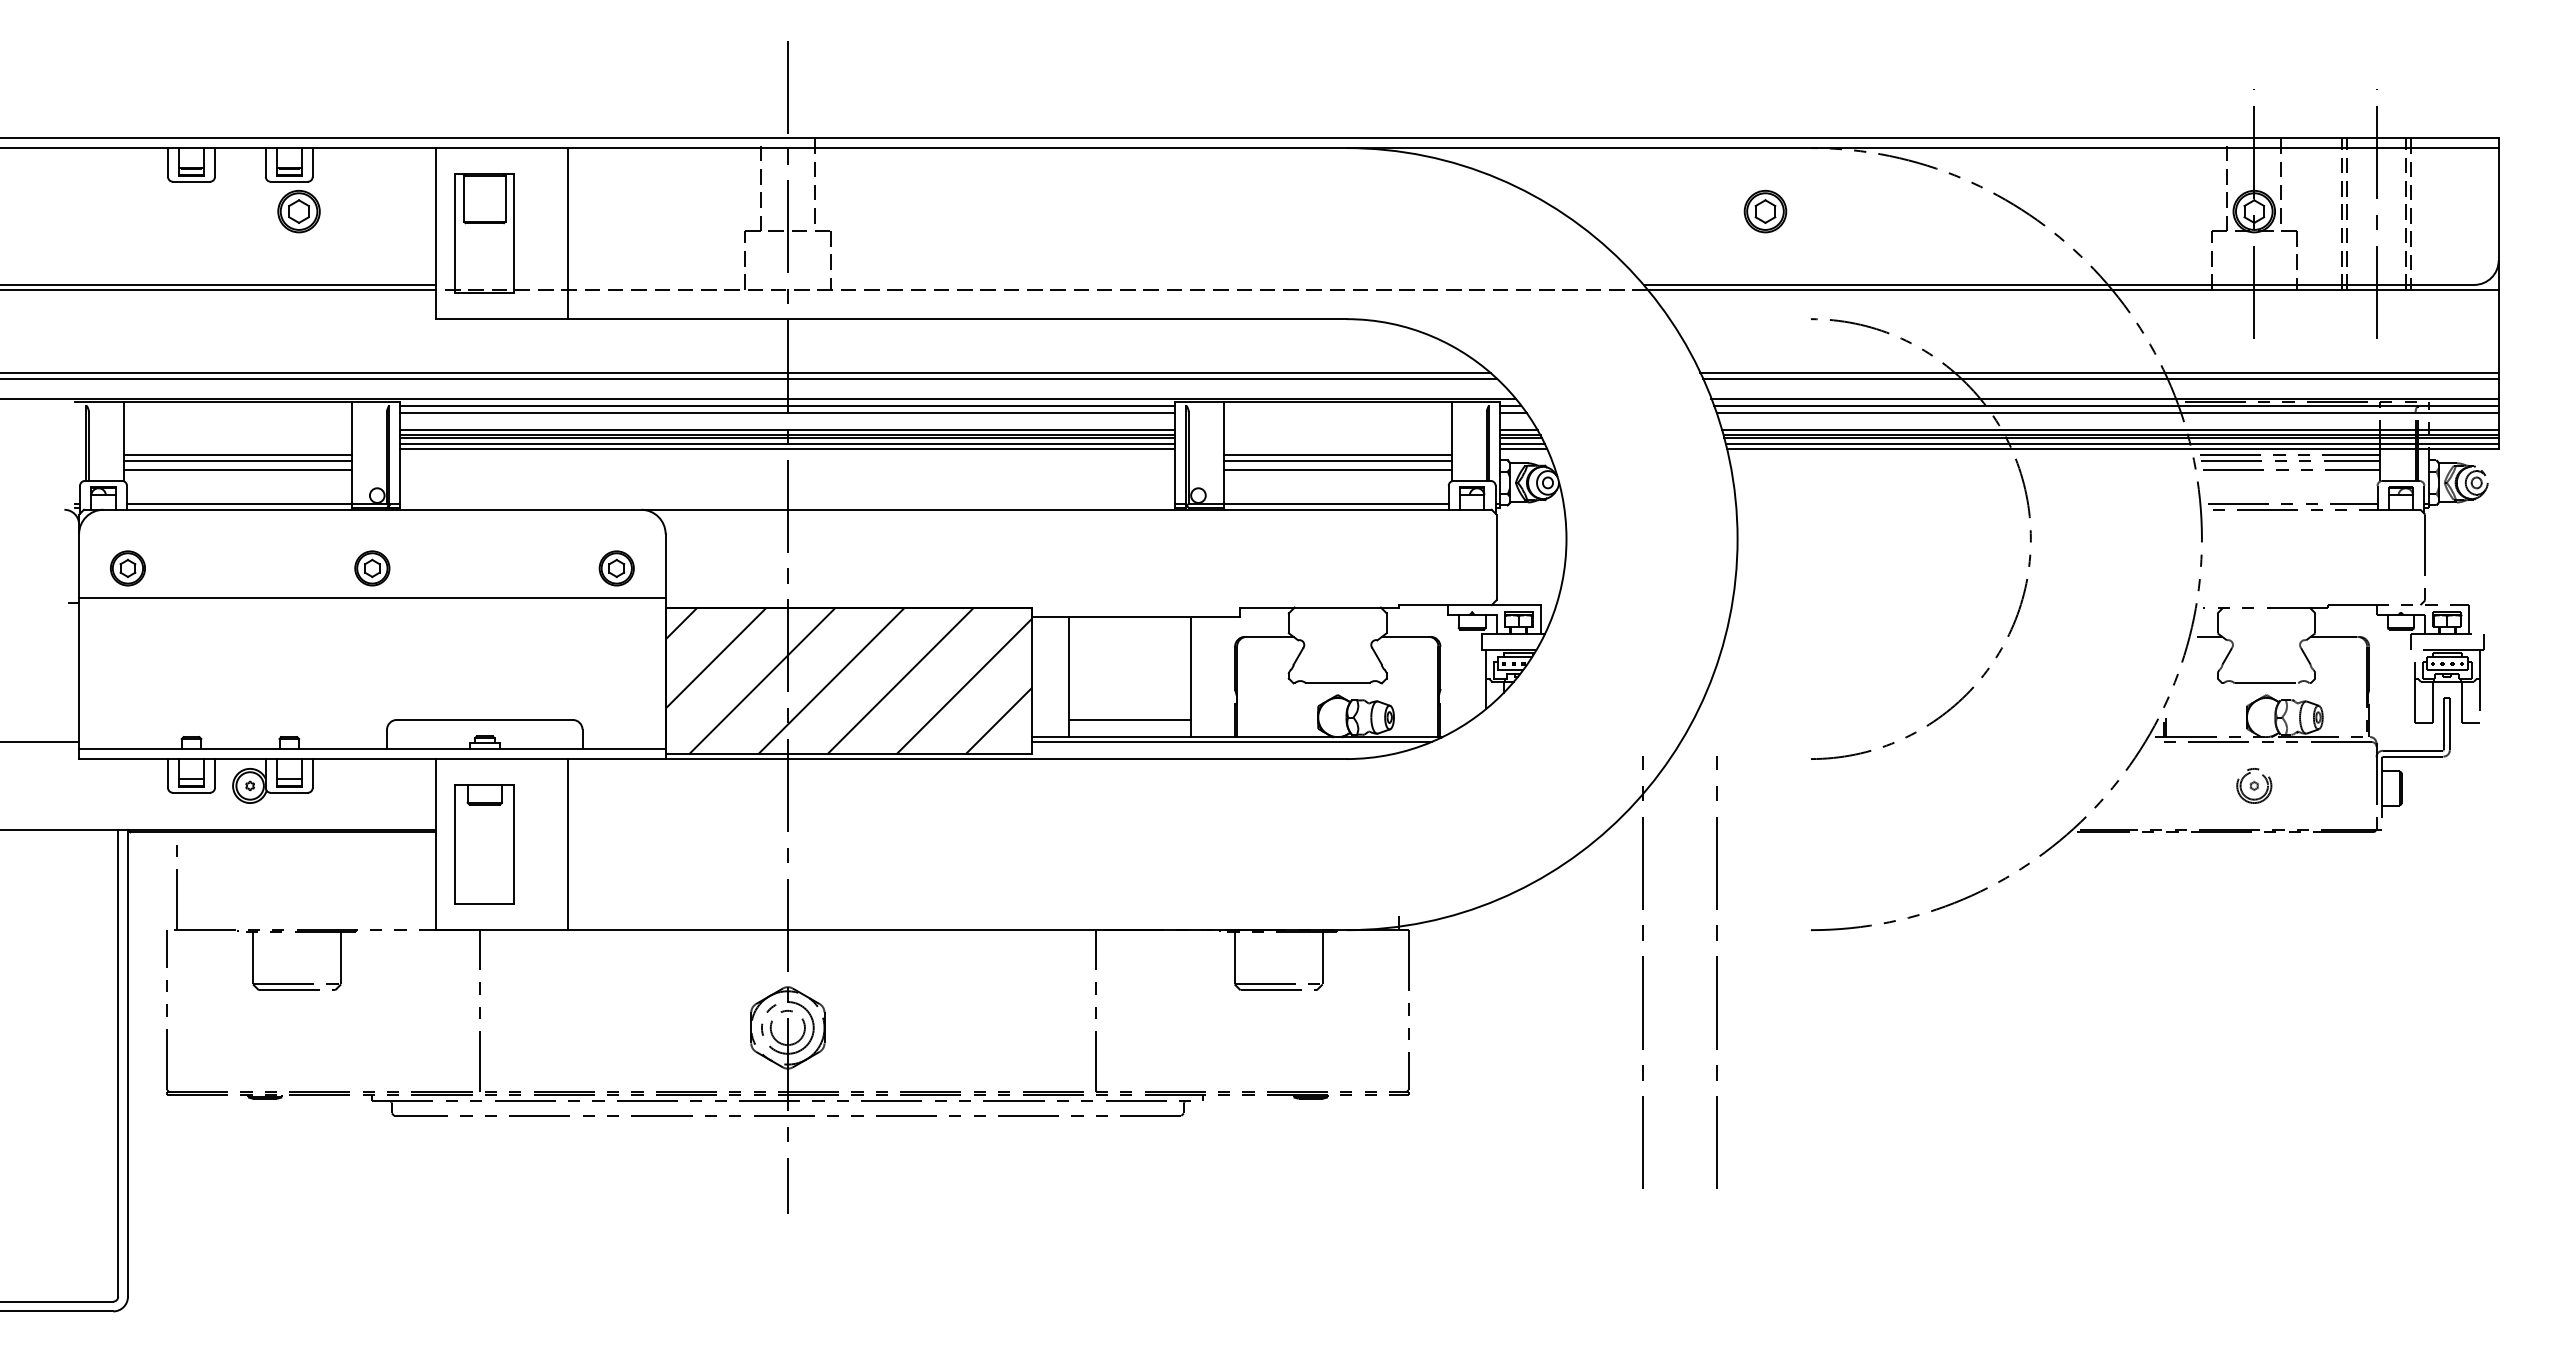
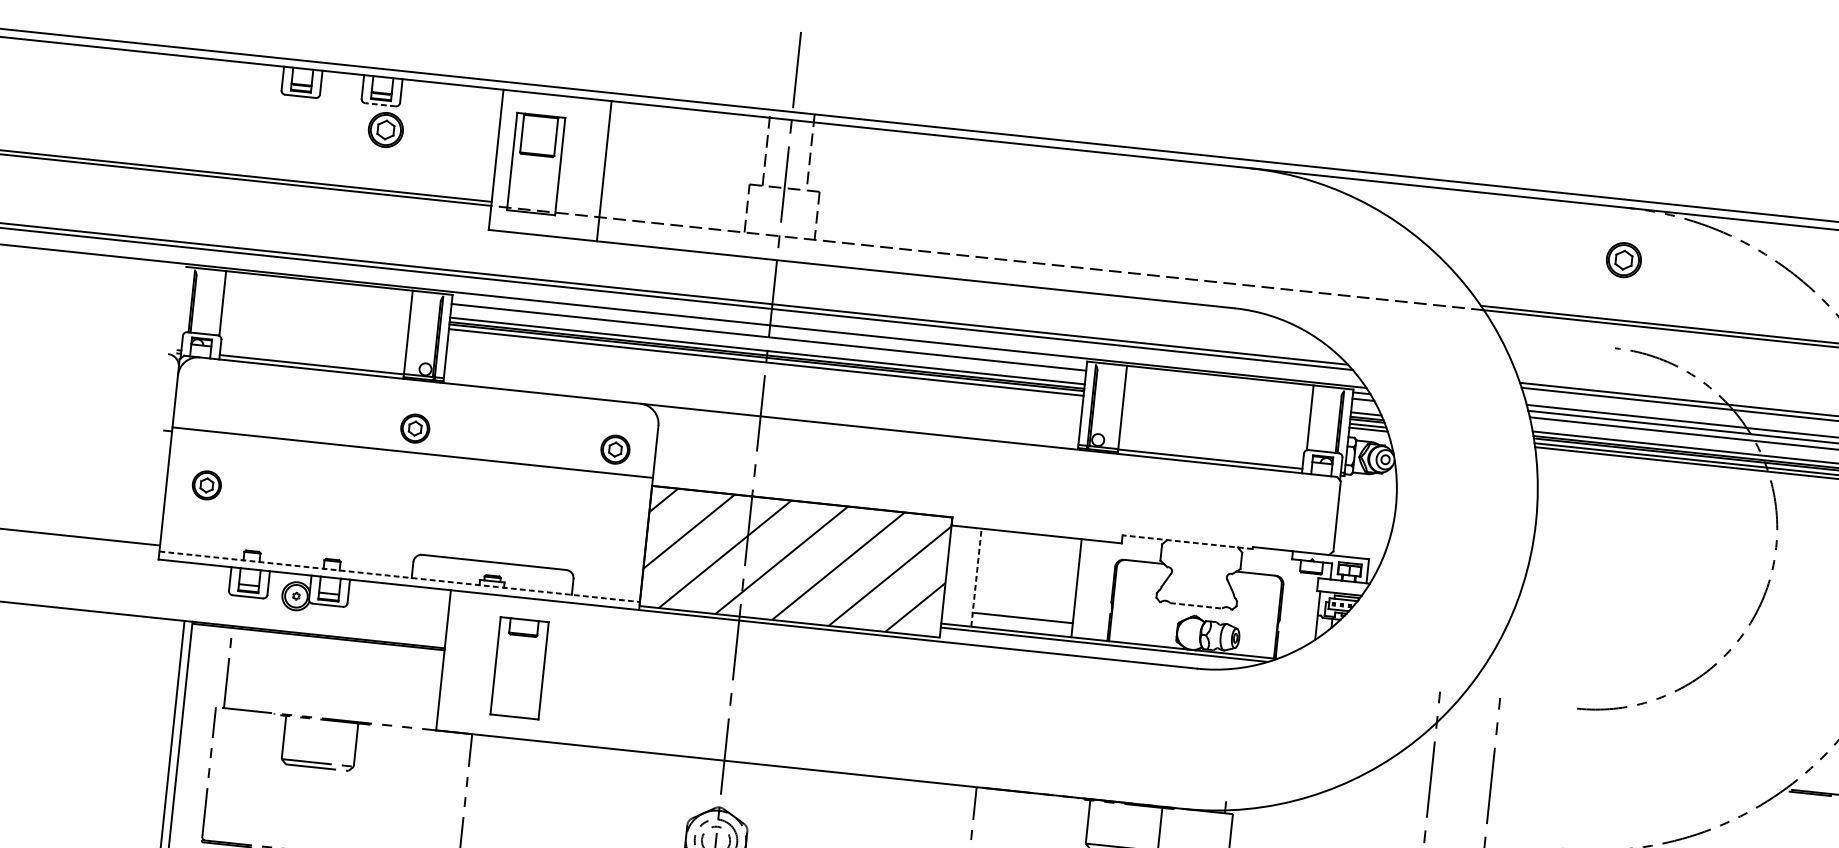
line: (289, 181) -> (380, 104), solid -> dashed
part: (1765, 211) -> (1623, 260), moved
line: (787, 405) -> (769, 330), removed
line: (787, 448) -> (765, 366), removed
line: (237, 455) -> (314, 324), removed
line: (1337, 455) -> (1215, 419), removed
line: (237, 460) -> (314, 328), removed
line: (1337, 460) -> (1215, 423), removed
line: (237, 469) -> (313, 335), removed
line: (1337, 469) -> (1214, 430), removed
part: (127, 568) -> (206, 485), moved
line: (1318, 607) -> (1186, 542), solid -> dashed
line: (1068, 677) -> (976, 577), solid -> dashed
line: (1337, 683) -> (1195, 605), solid -> dashed
line: (372, 749) -> (399, 576), solid -> dashed
part: (484, 844) -> (519, 668), moved
line: (567, 844) -> (551, 671), removed

